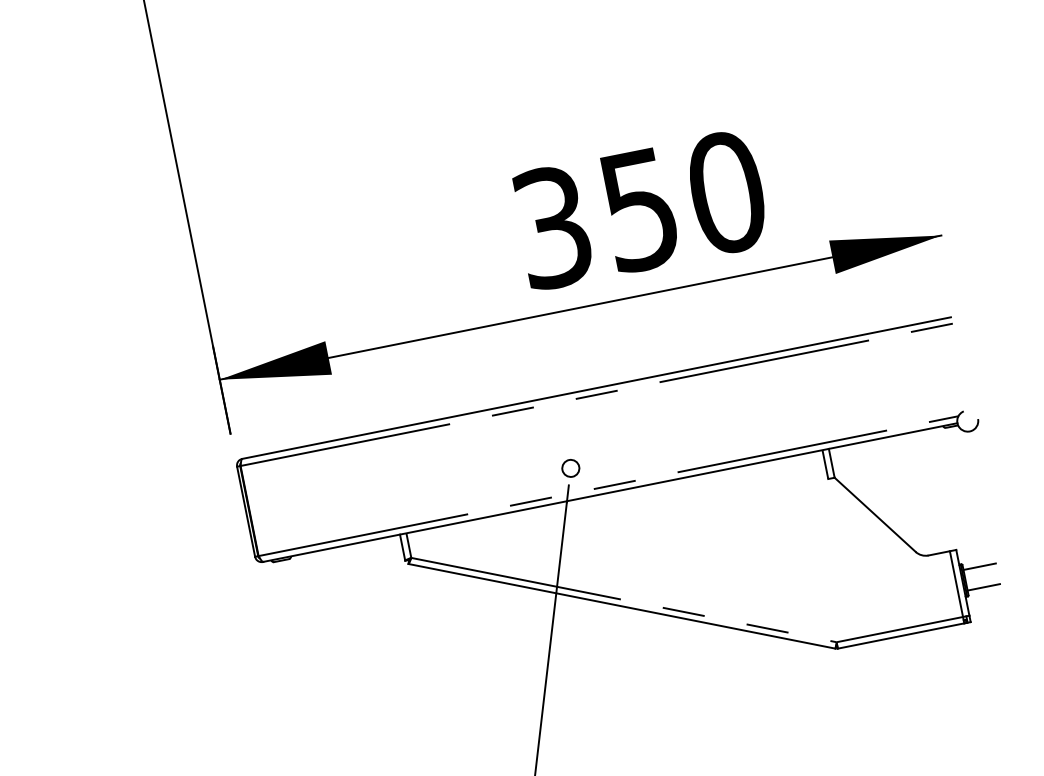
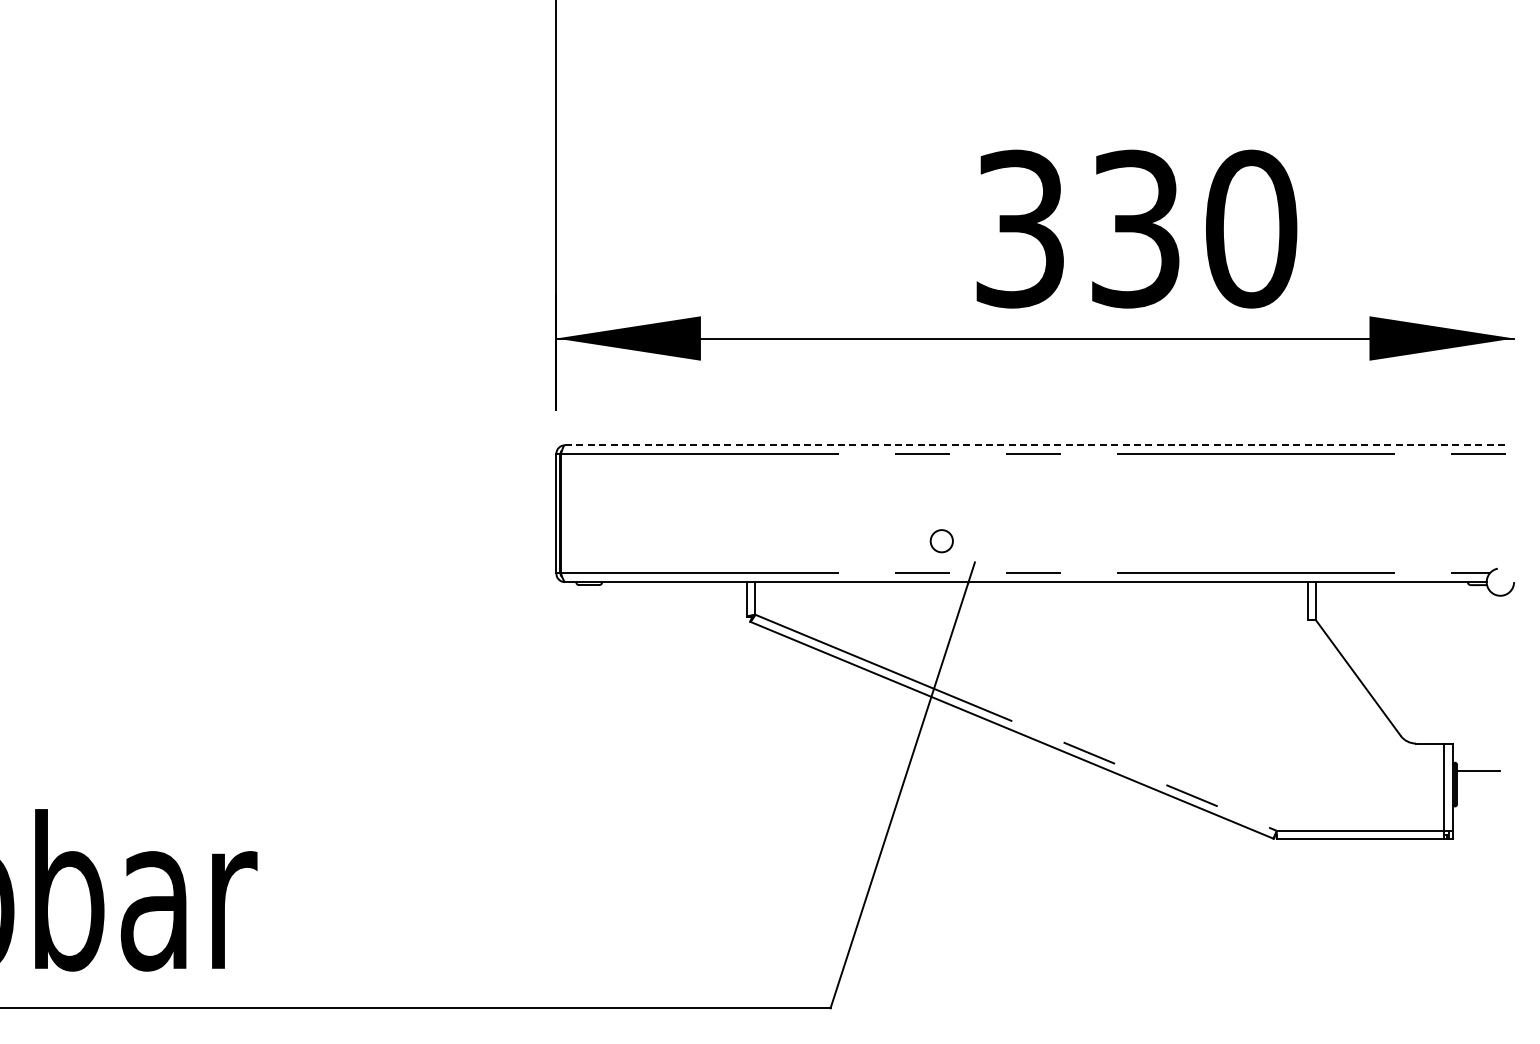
text: (639, 209) -> (1135, 228), 350 -> 330
line: (596, 388) -> (1035, 445), solid -> dashed
circle: (570, 468) -> (941, 541), moved
line: (983, 587) -> (1478, 798), removed

